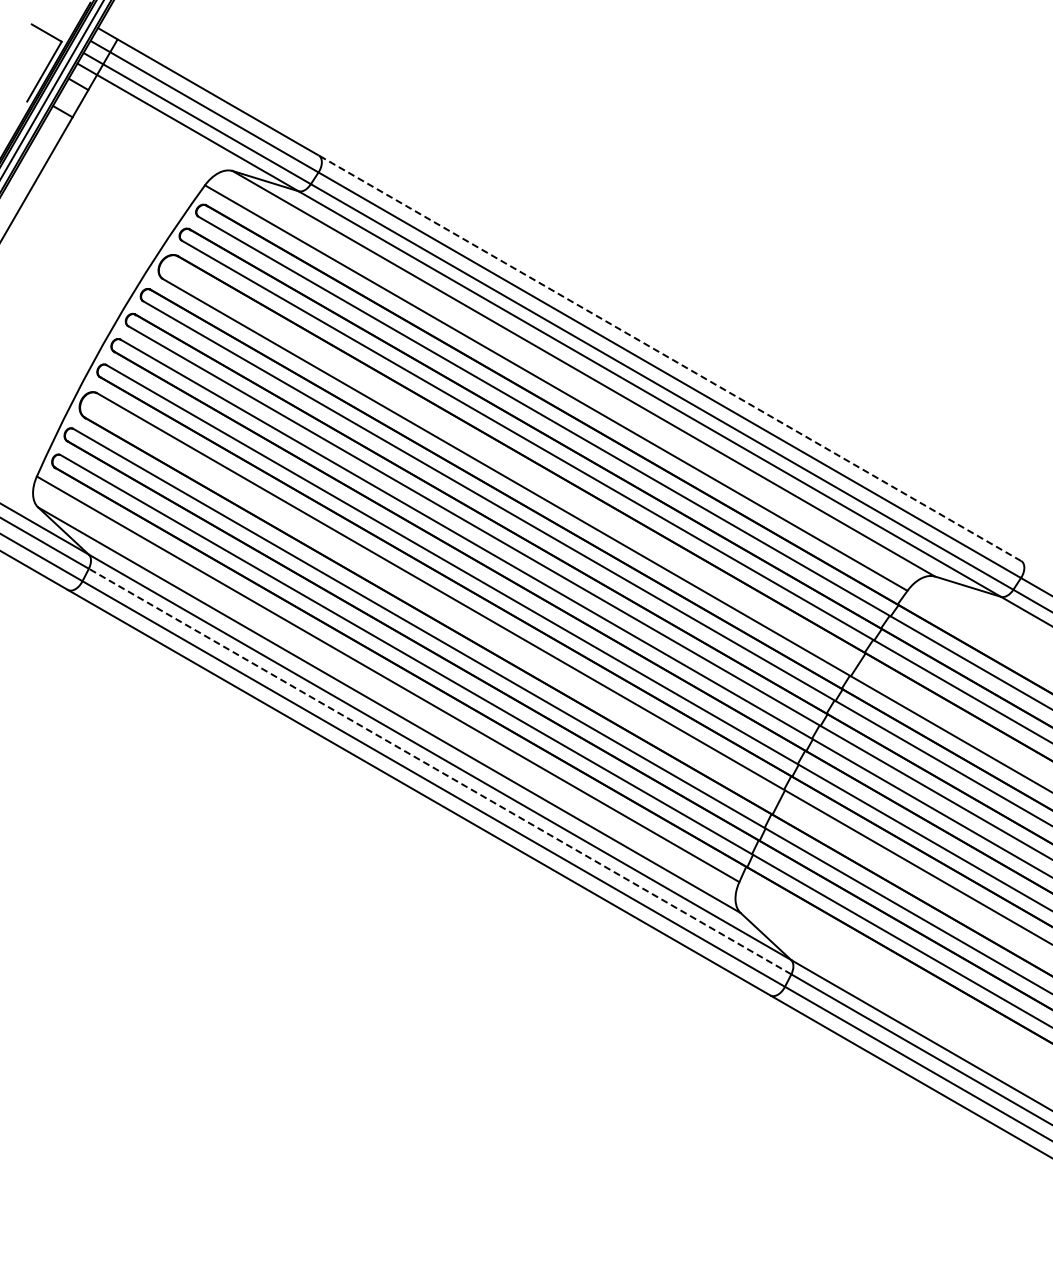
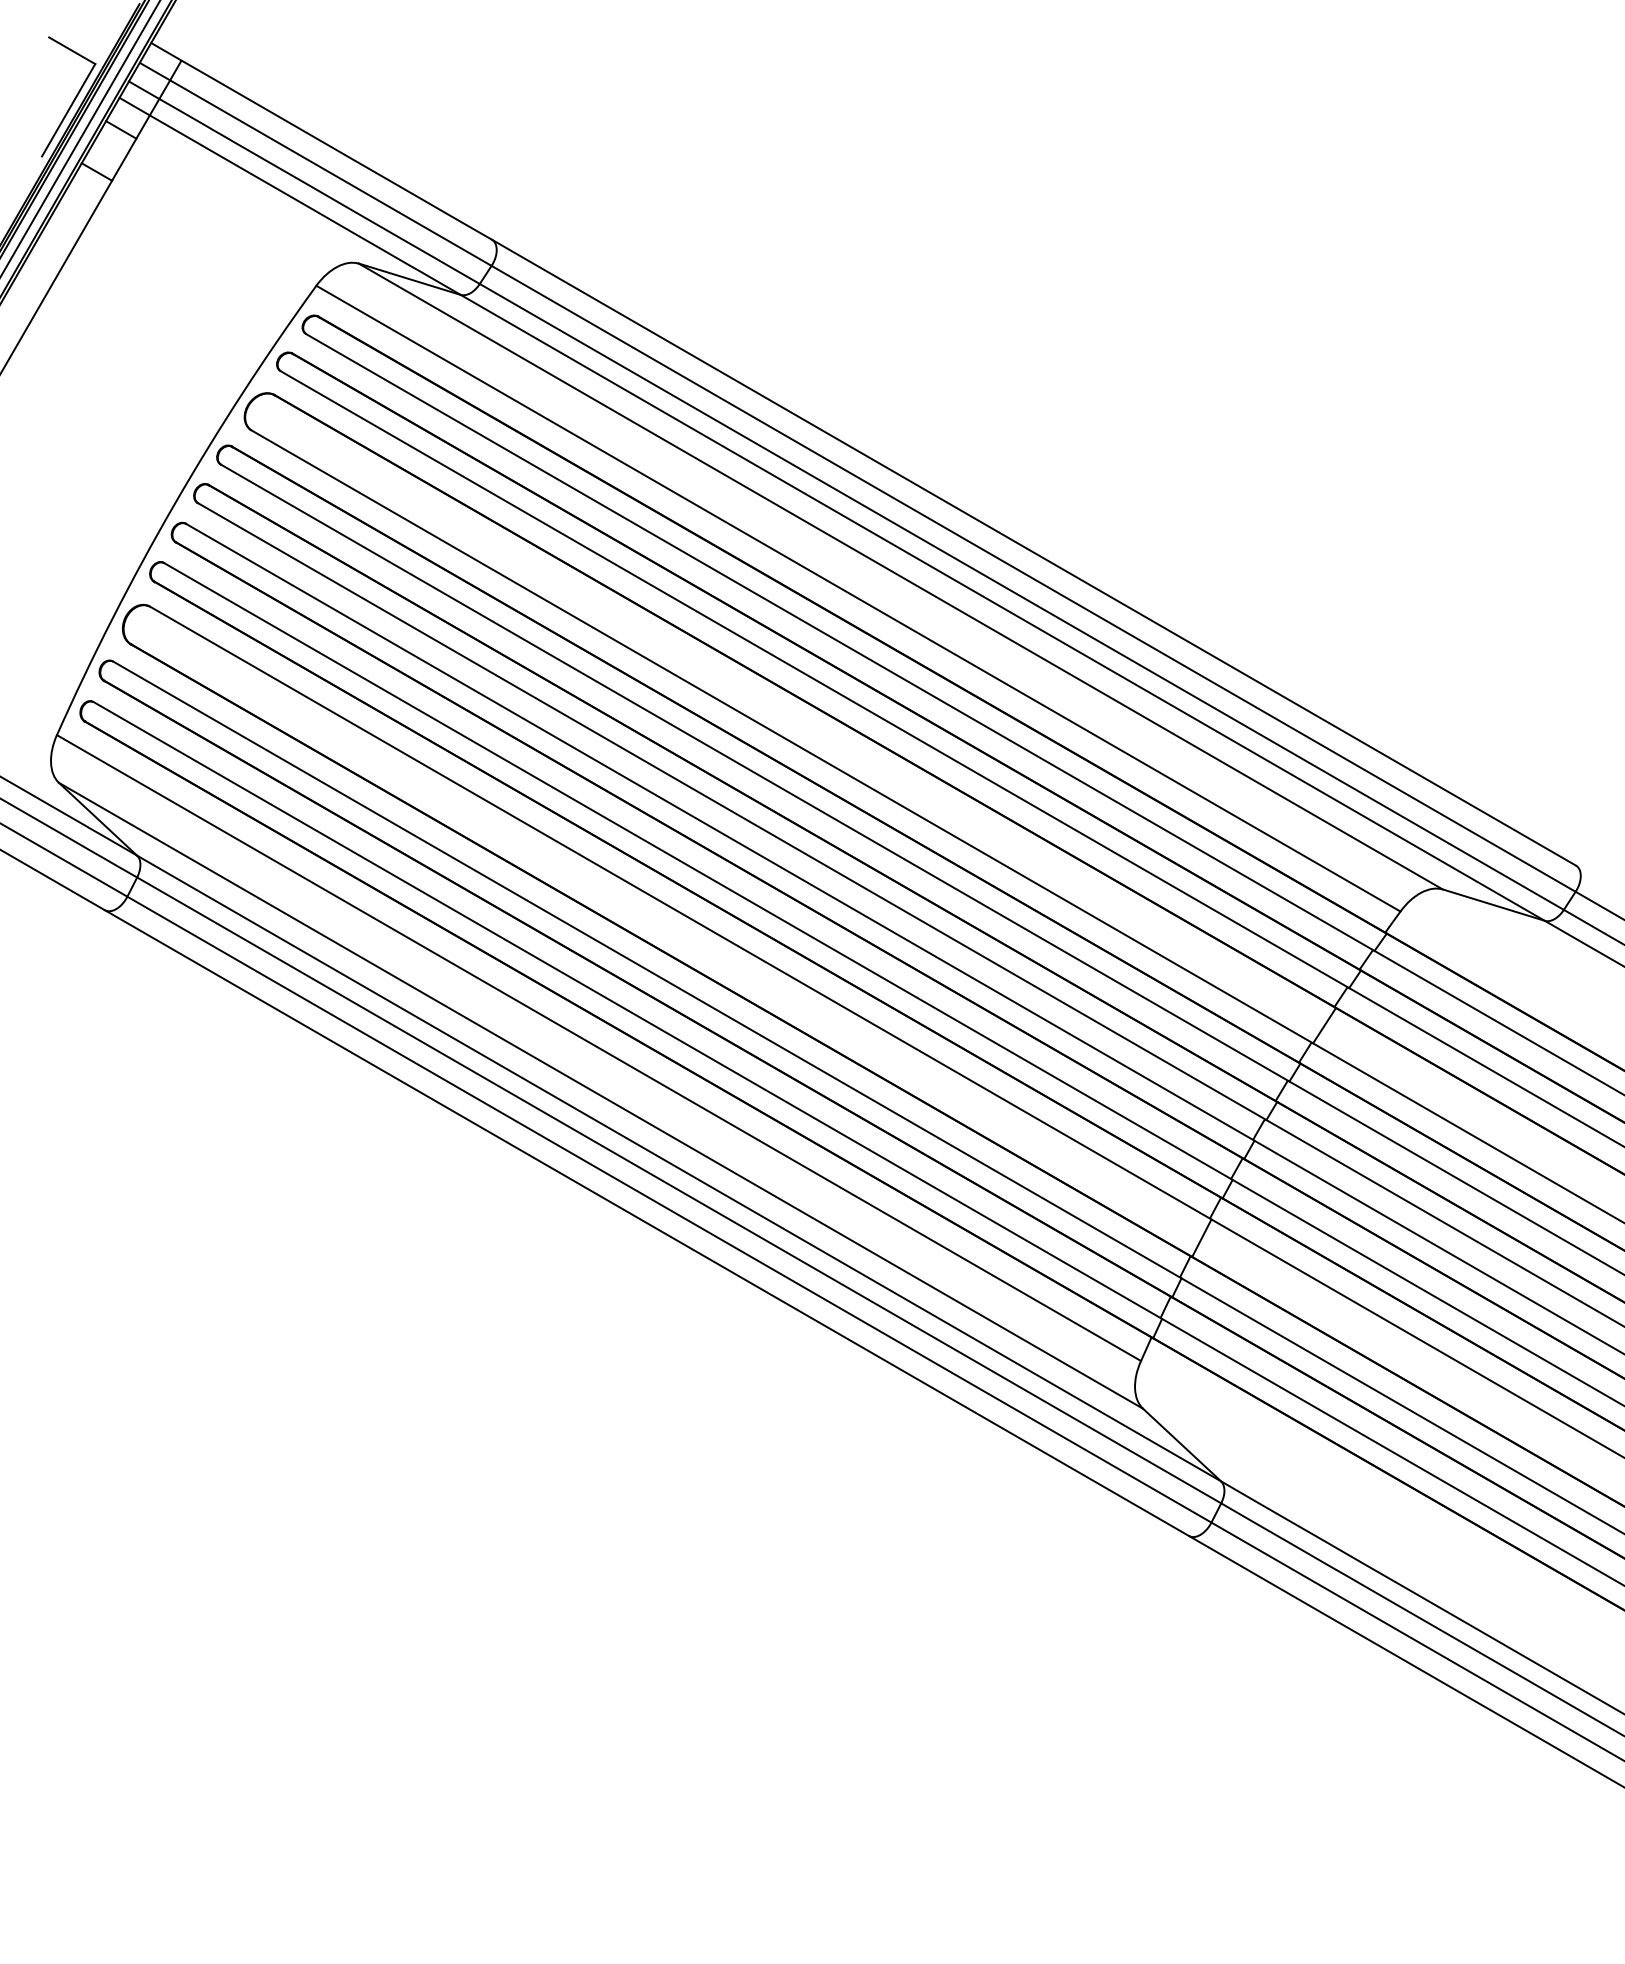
line: (669, 358) -> (1033, 552), dashed -> solid
line: (440, 771) -> (679, 1190), dashed -> solid

